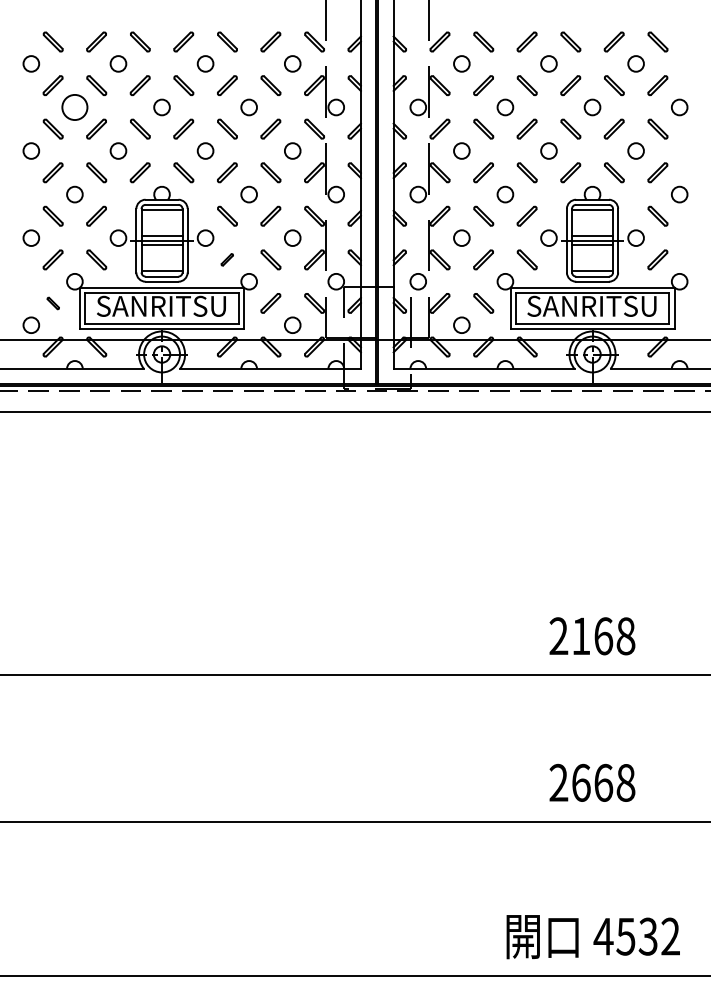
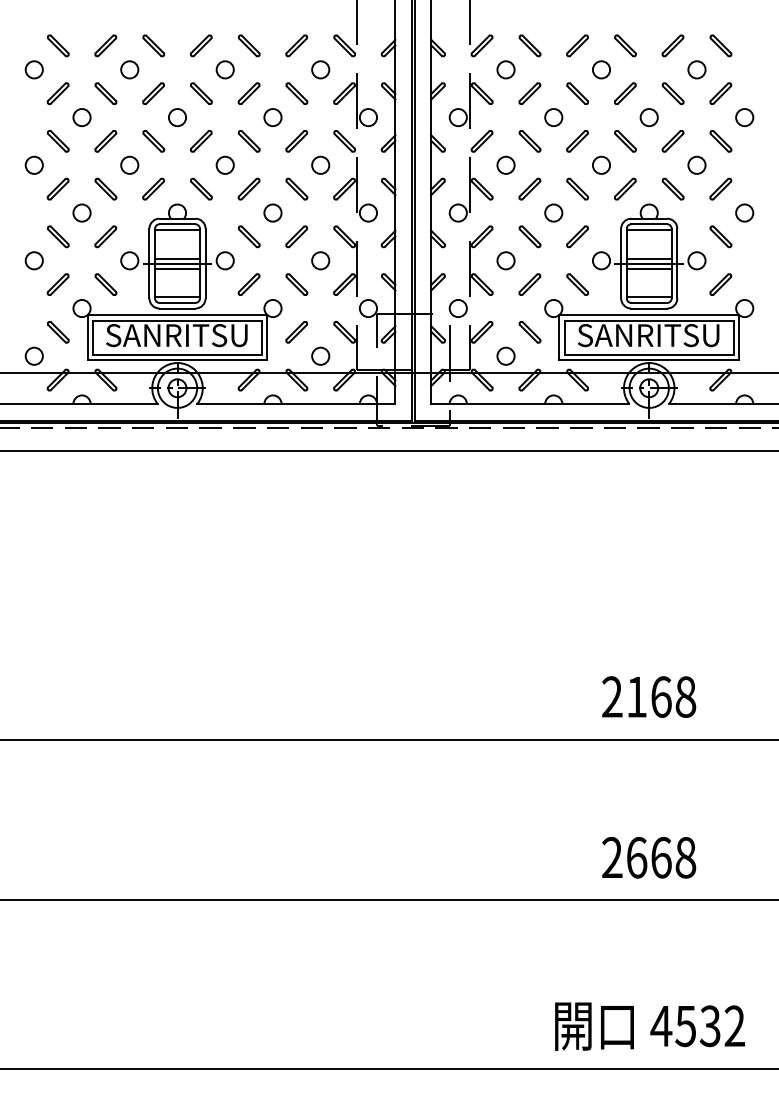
circle: (74, 107) -> (81, 117), size x0.62
part: (226, 259) -> (248, 284), size x1.67
part: (53, 303) -> (58, 332), size x1.67

